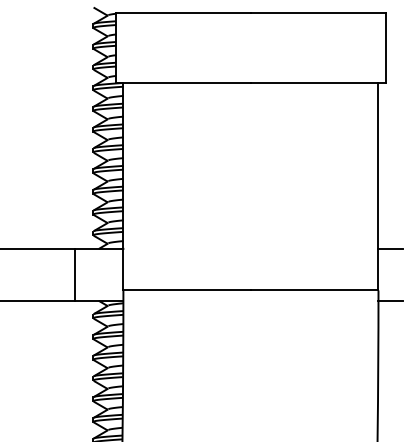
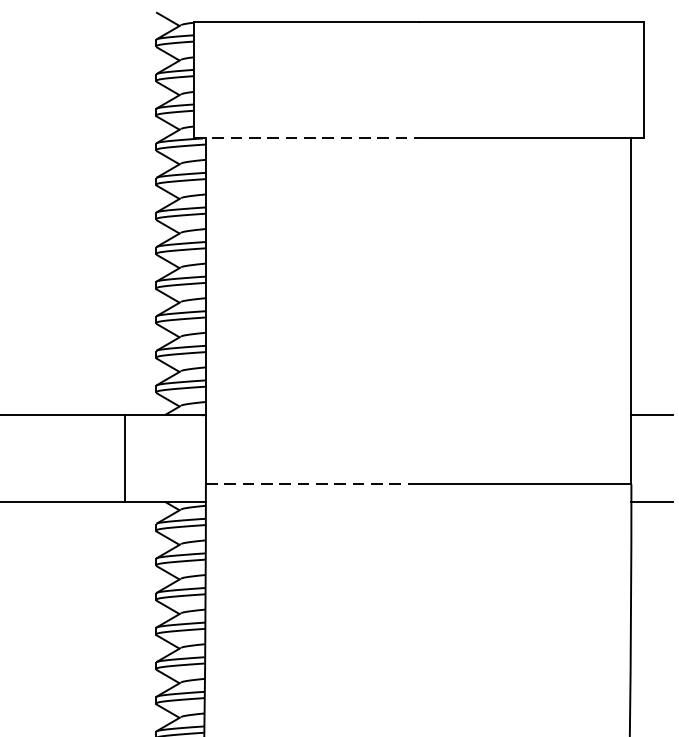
line: (184, 83) -> (307, 139), solid -> dashed
line: (187, 290) -> (312, 484), solid -> dashed

